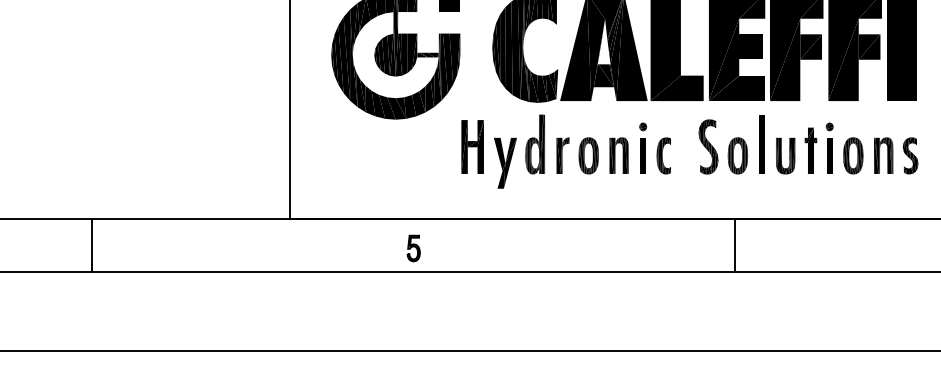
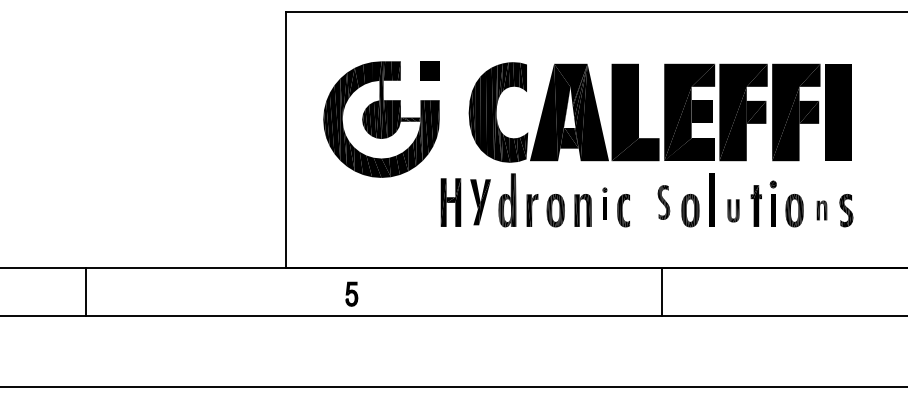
part: (708, 146) -> (663, 202), size x0.7
part: (642, 147) -> (604, 203), size x0.7
part: (785, 155) -> (733, 210), size x0.7
part: (883, 155) -> (821, 210), size x0.6
part: (505, 163) -> (480, 202), moved
line: (92, 245) -> (86, 291), moved
line: (734, 245) -> (661, 291), moved
part: (413, 247) -> (351, 293), moved

